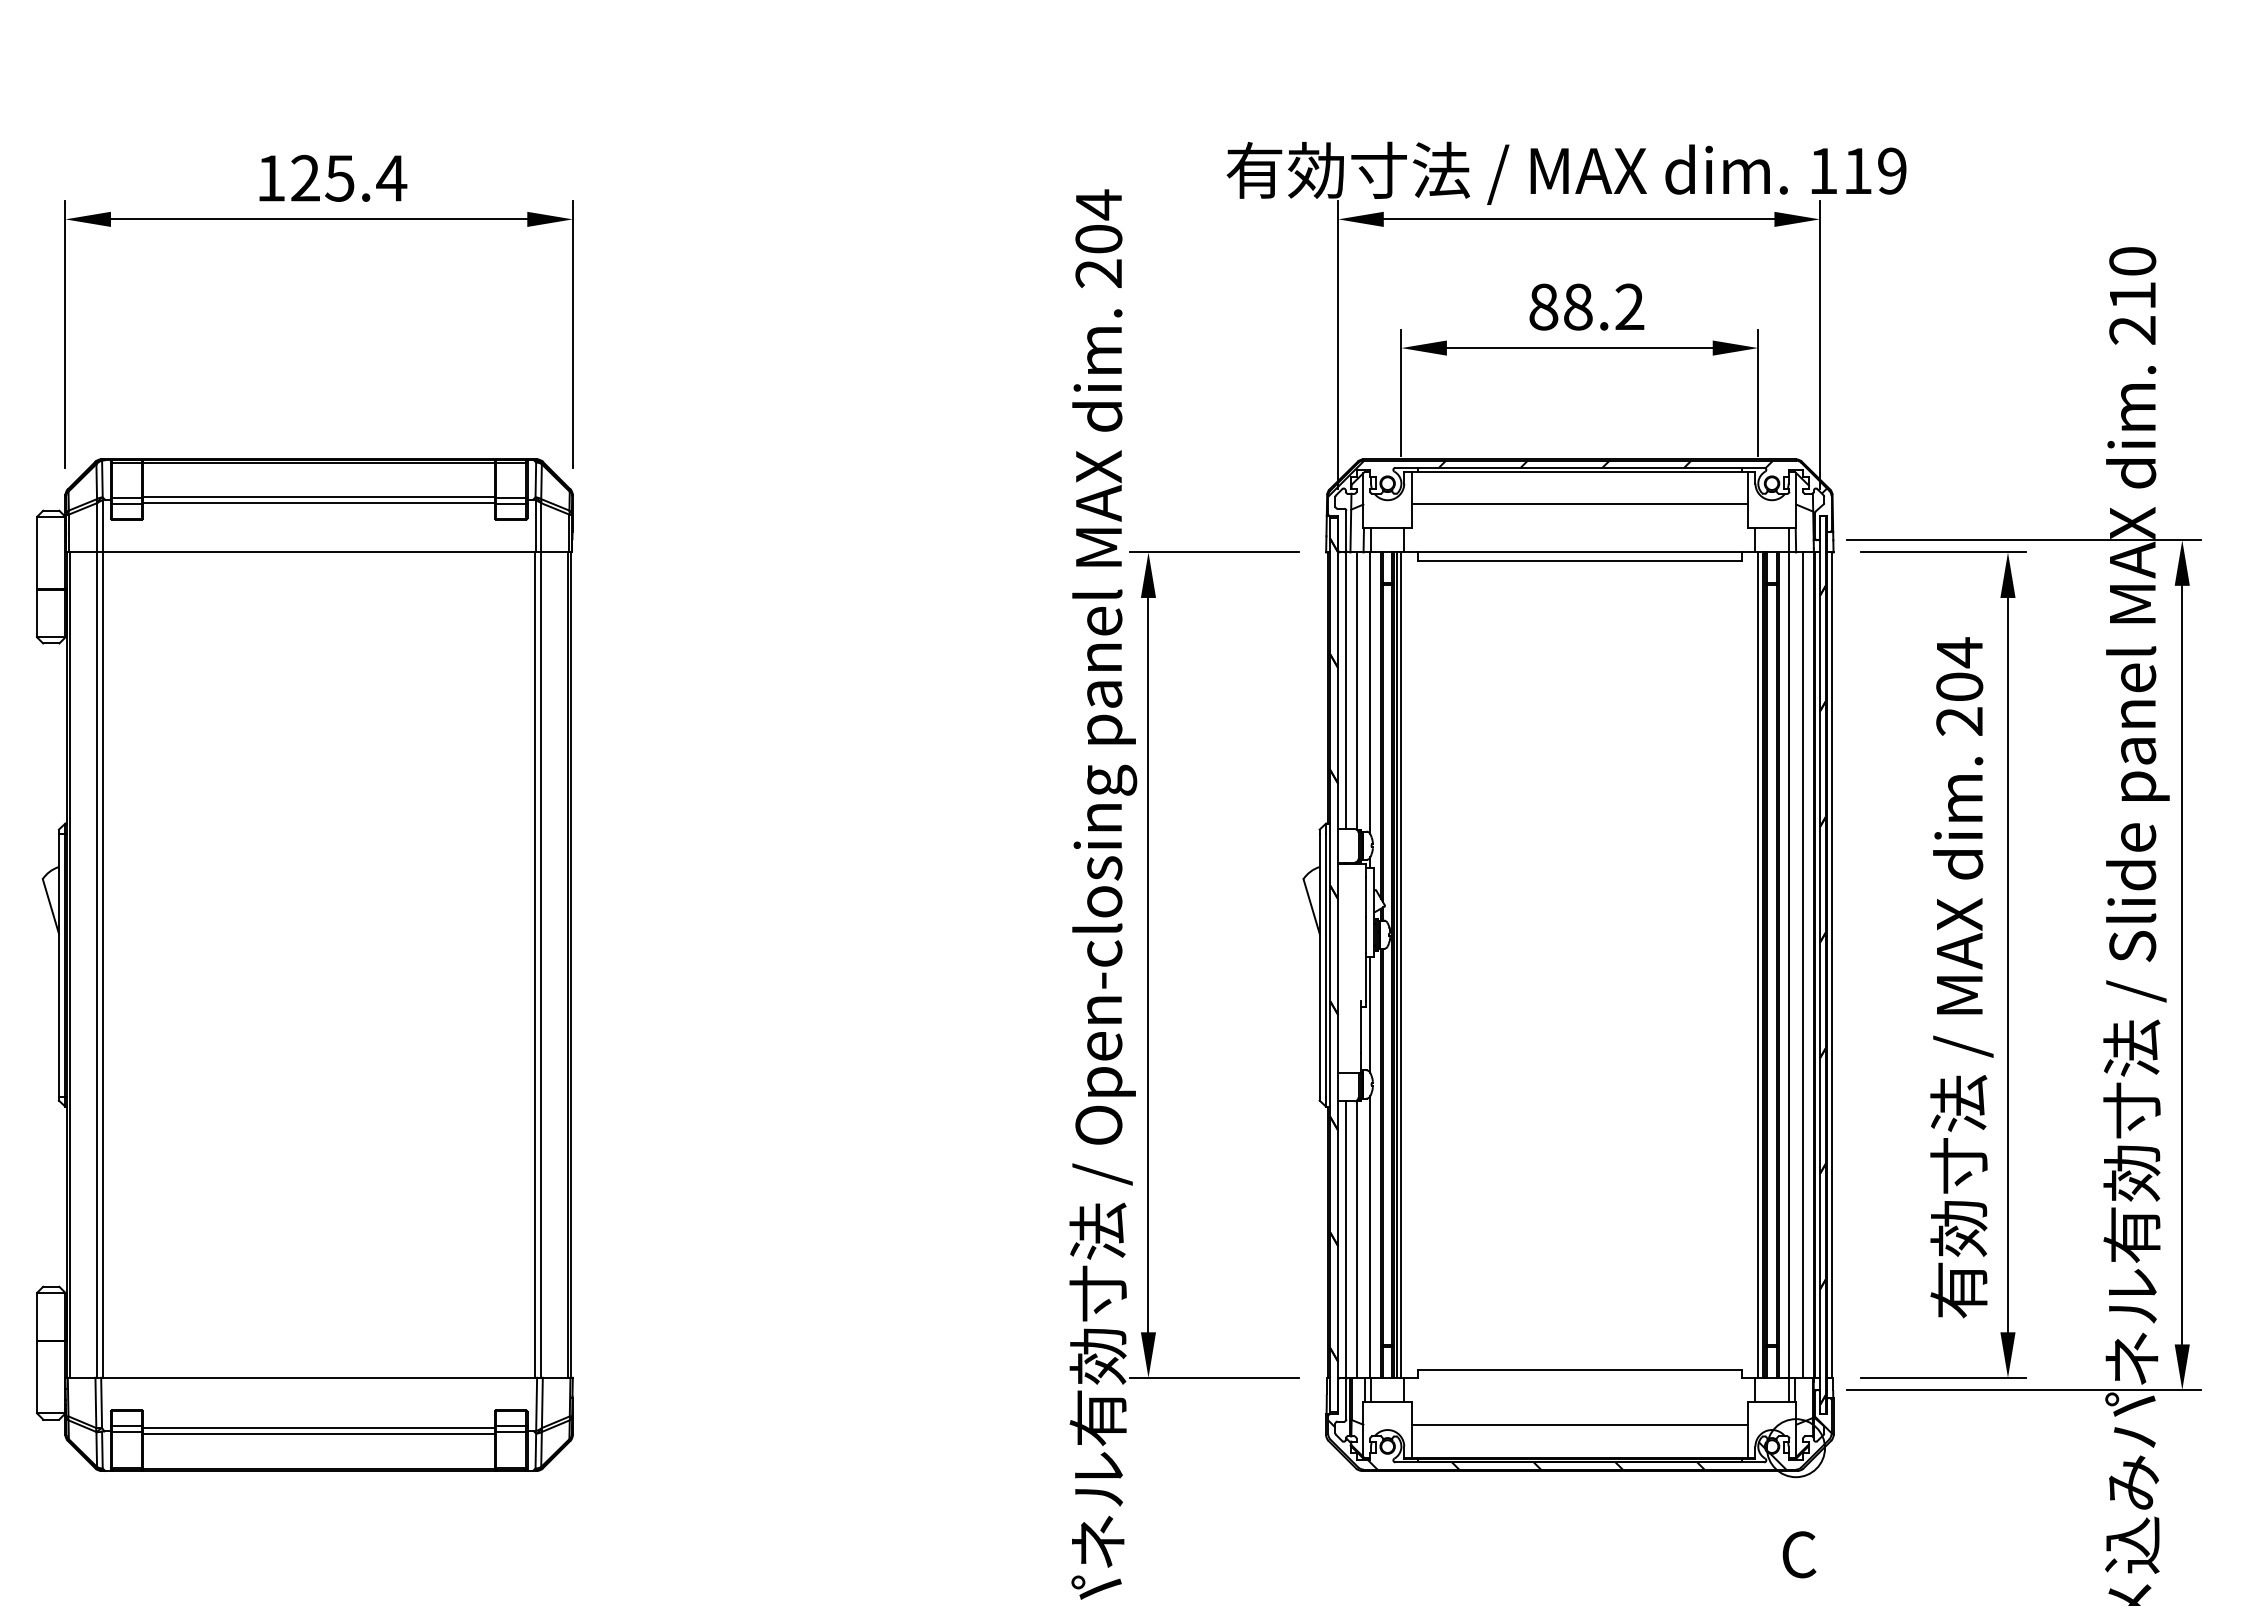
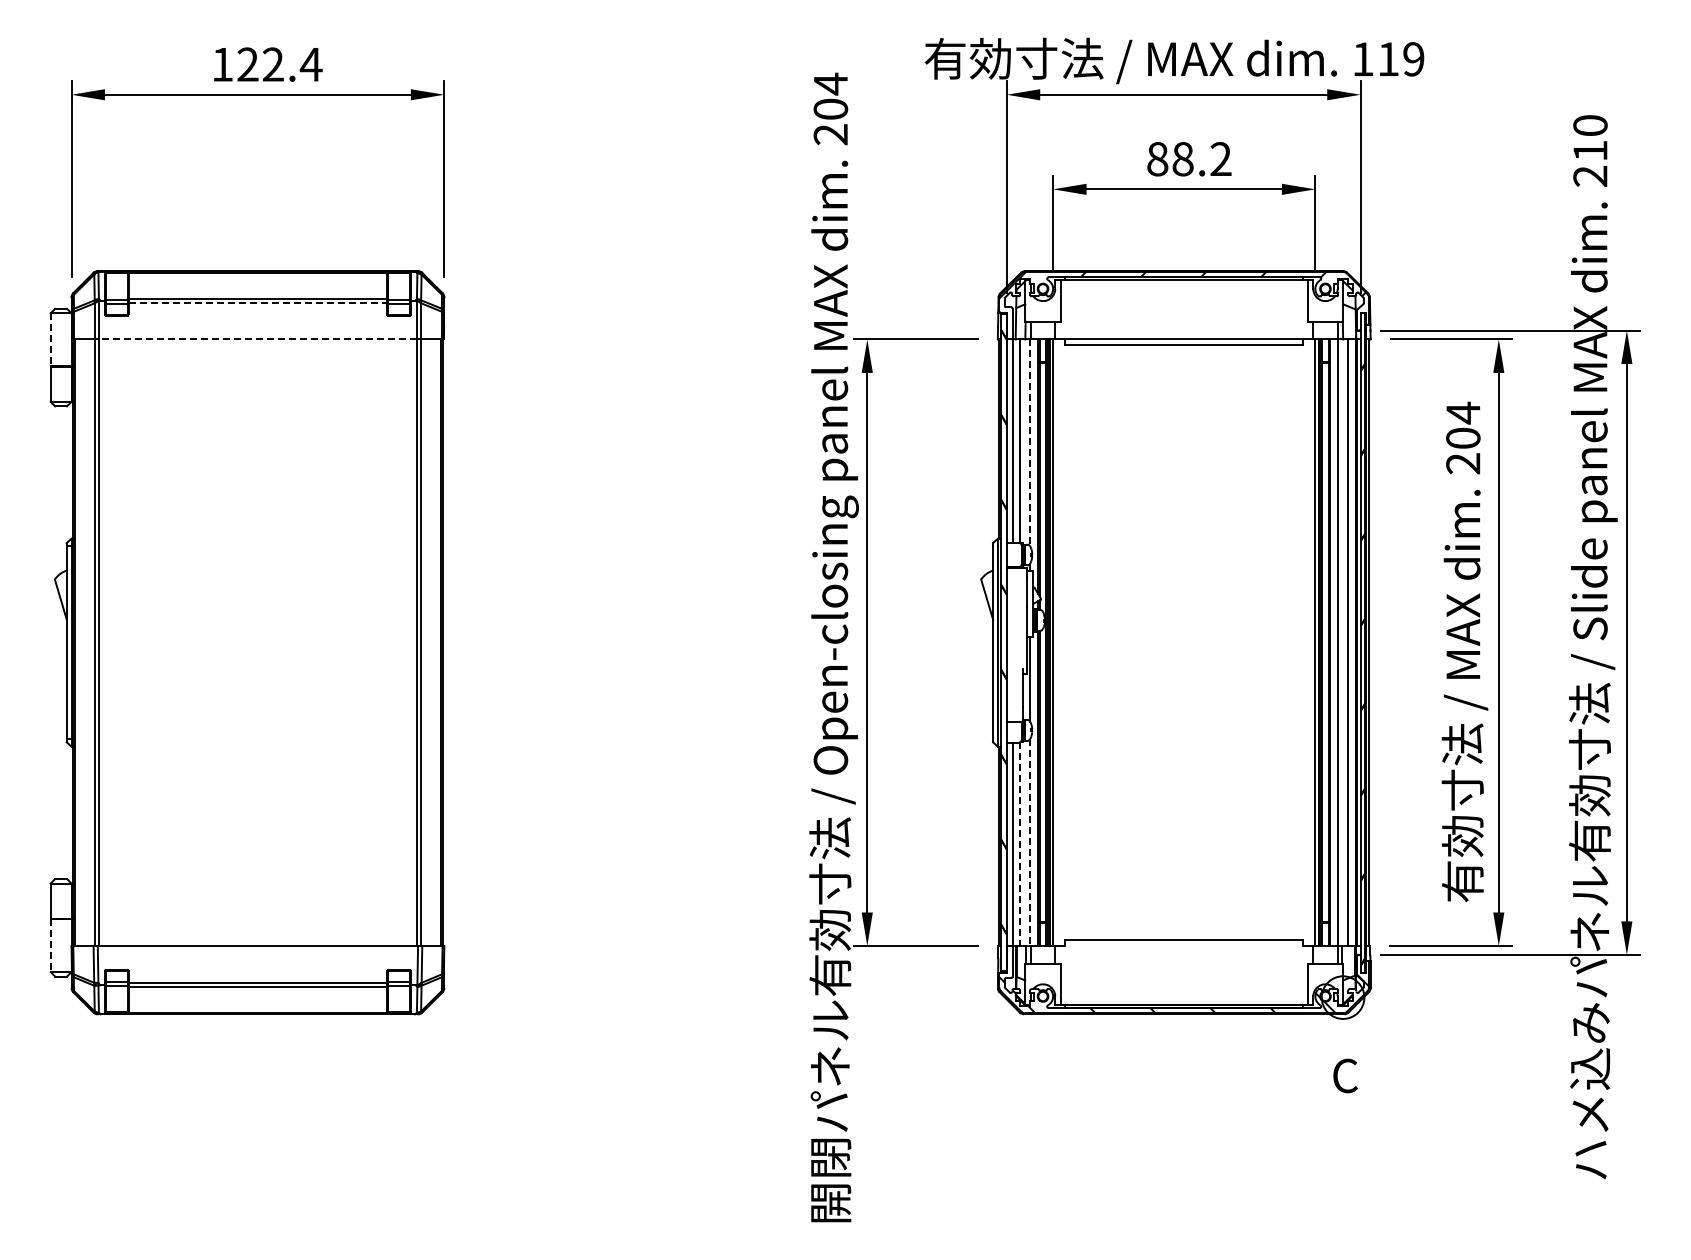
text: (338, 178) -> (272, 64), 125.4 -> 122.4
line: (319, 503) -> (258, 303), solid -> dashed
line: (1578, 503) -> (1183, 303), removed
line: (318, 552) -> (257, 339), solid -> dashed
line: (36, 553) -> (50, 340), solid -> dashed
line: (1370, 693) -> (1030, 443), solid -> dashed
line: (1370, 1237) -> (1030, 842), solid -> dashed
line: (1356, 1239) -> (1020, 844), solid -> dashed
line: (36, 1378) -> (50, 946), solid -> dashed
line: (1578, 1424) -> (1183, 980), removed

